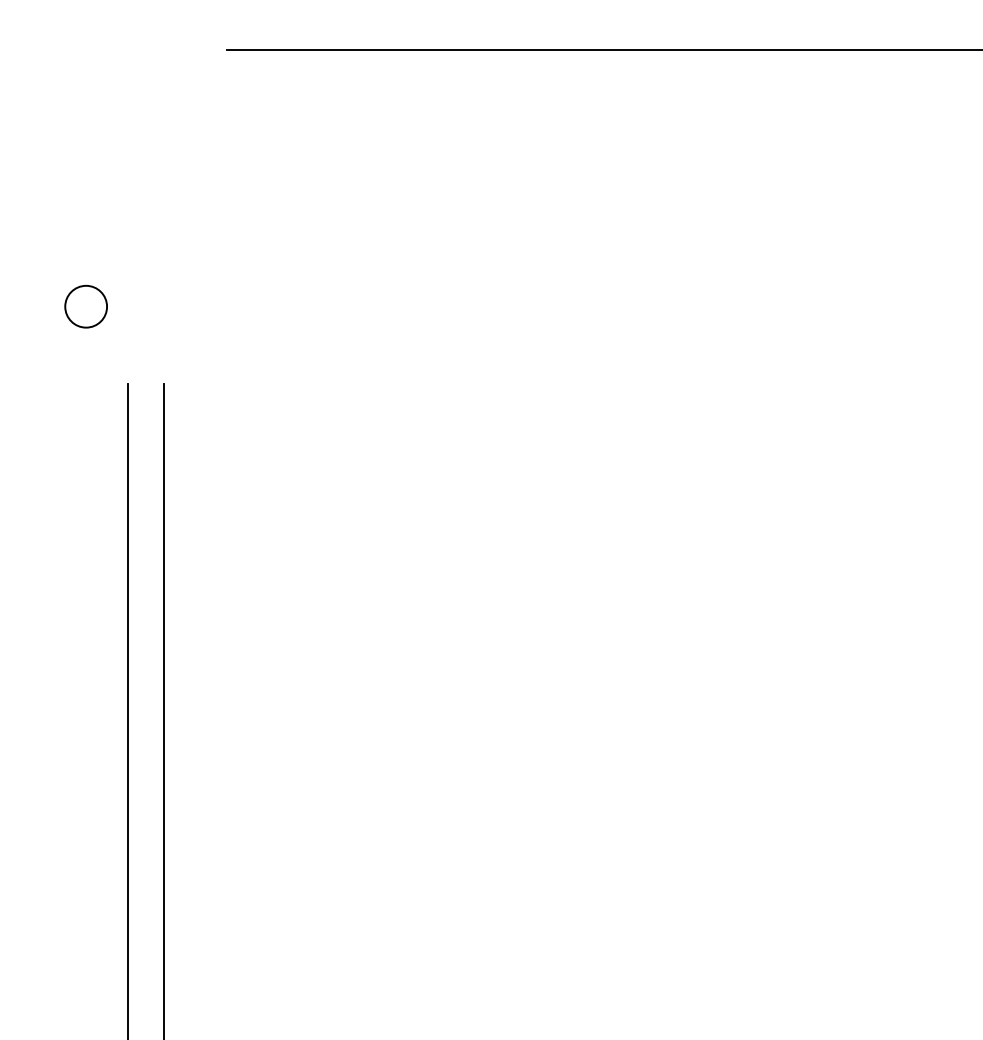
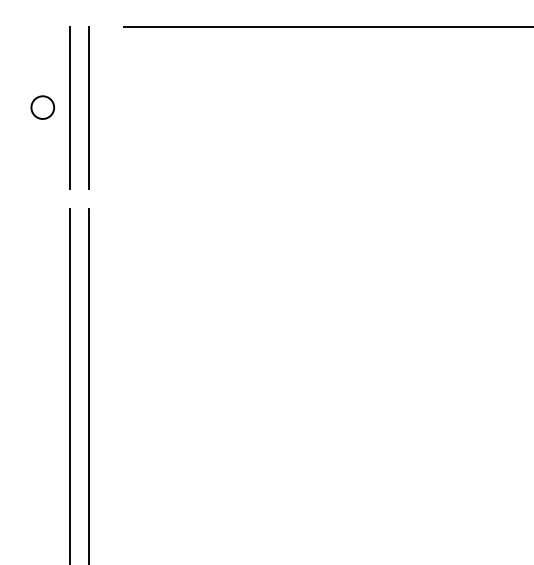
line: (127, 197) -> (69, 107), added
line: (164, 197) -> (89, 107), added
circle: (85, 306) -> (42, 107), moved

